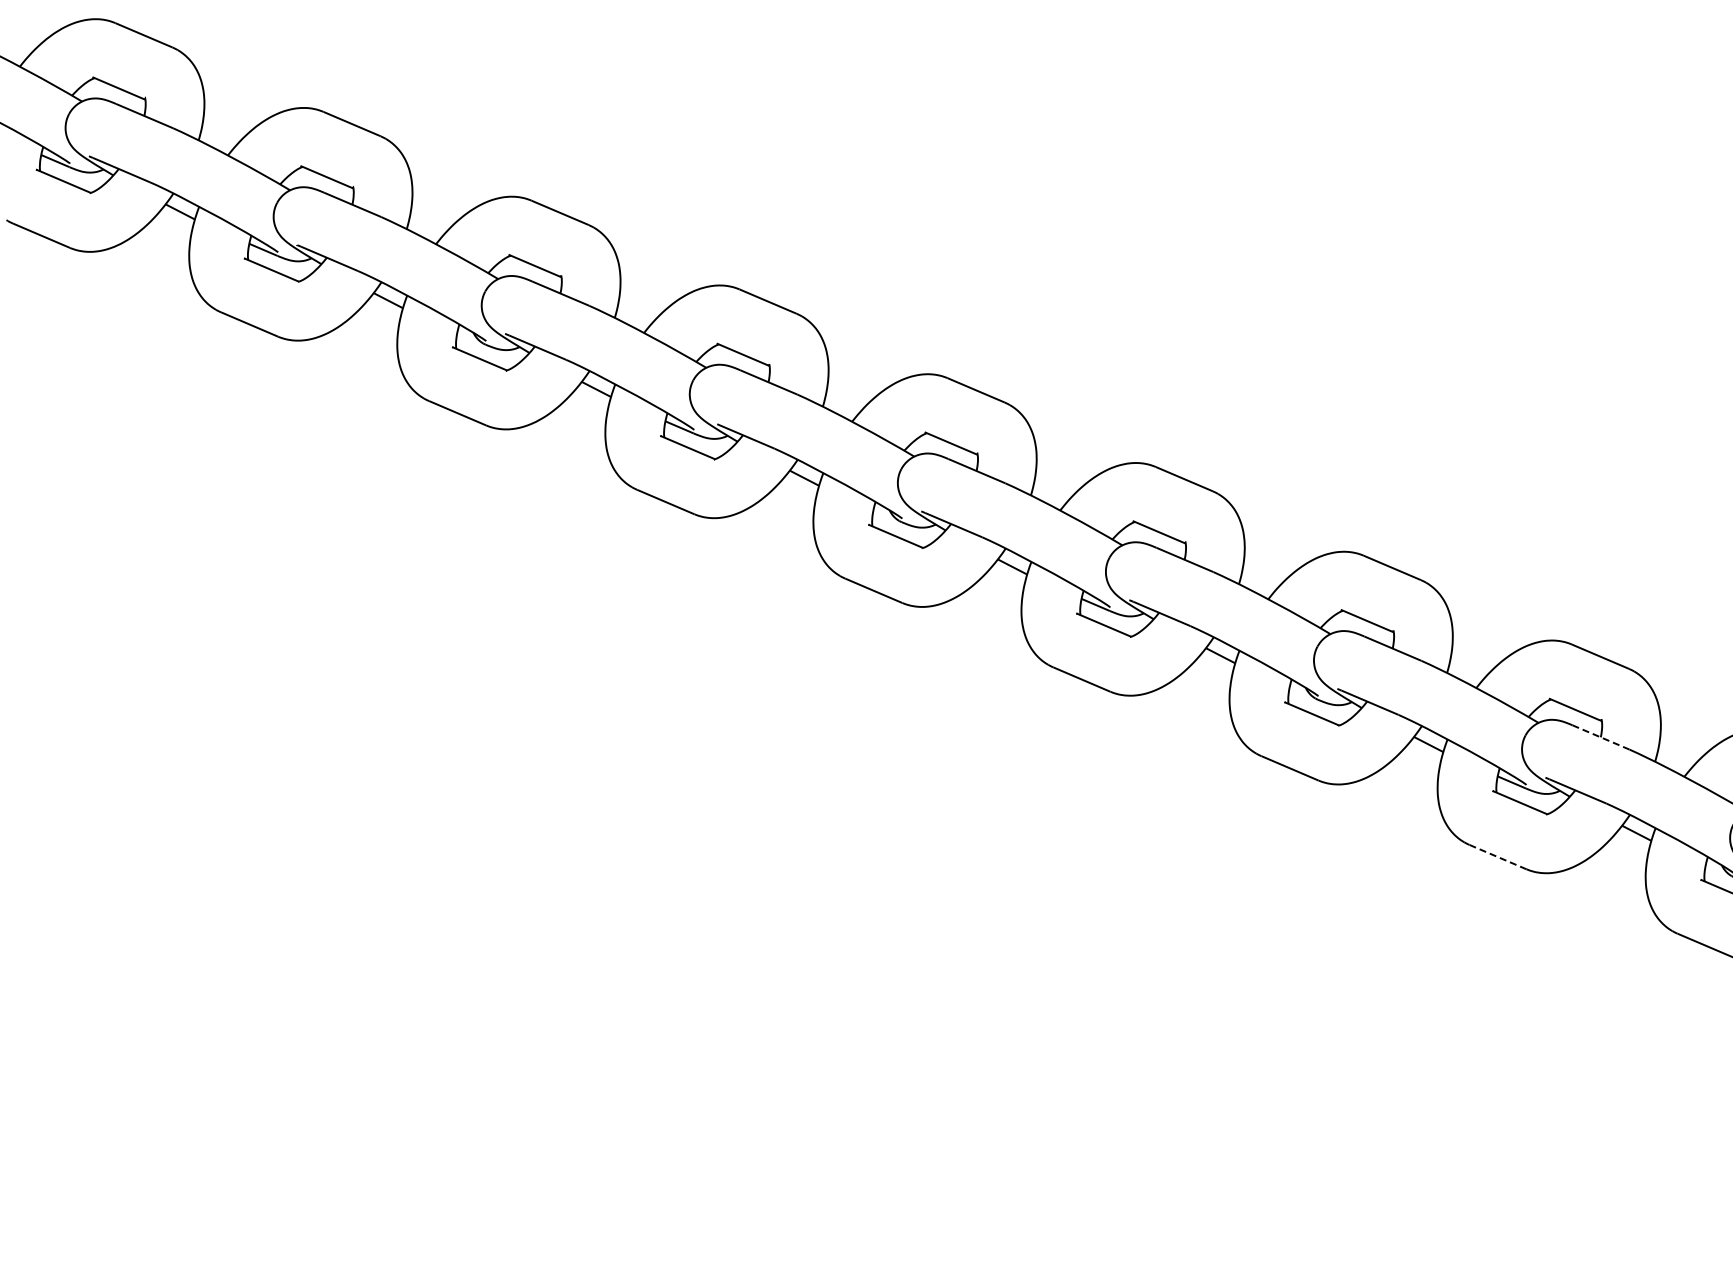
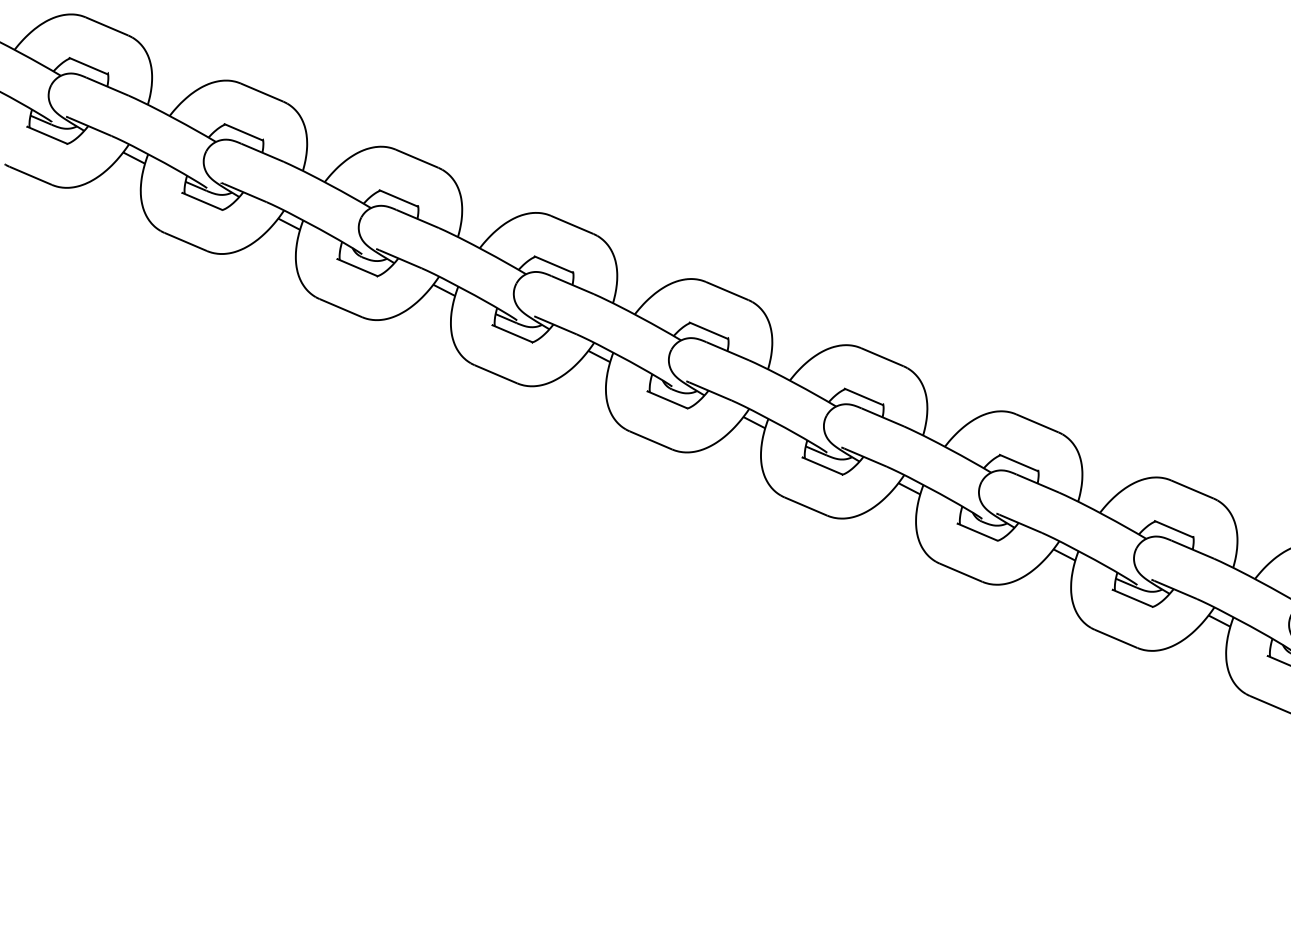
line: (1601, 737) -> (1193, 549), dashed -> solid
line: (1497, 856) -> (1115, 638), dashed -> solid

